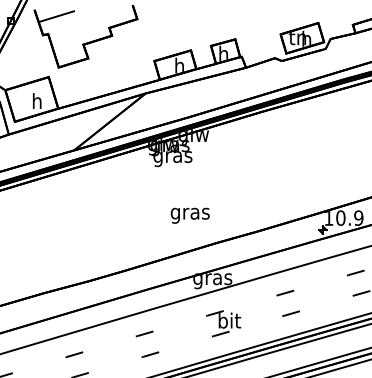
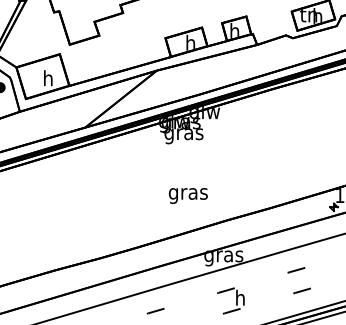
text: (189, 215) -> (187, 195), moved
text: (229, 320) -> (240, 297), bit -> h

